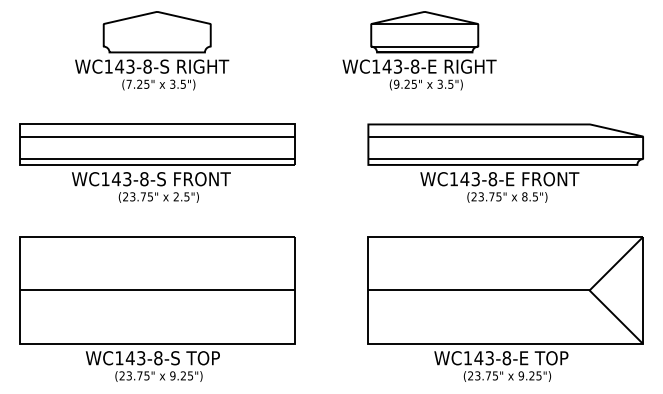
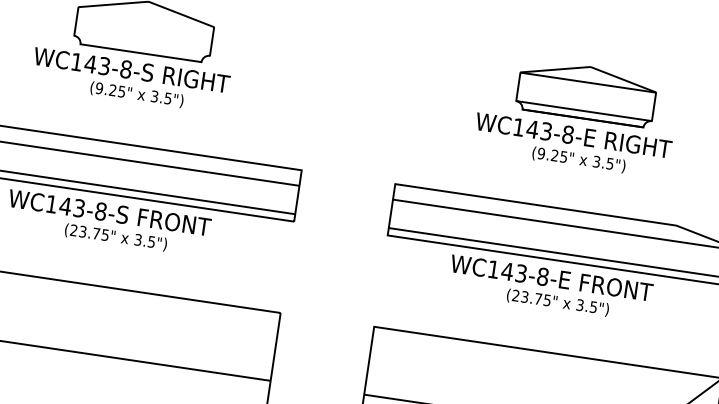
part: (419, 50) -> (576, 115), moved
text: (128, 83) -> (98, 87), (7.25" -> (9.25"
text: (524, 196) -> (579, 304), 8.5") -> 3.5")
text: (175, 197) -> (137, 240), 2.5") -> 3.5")

